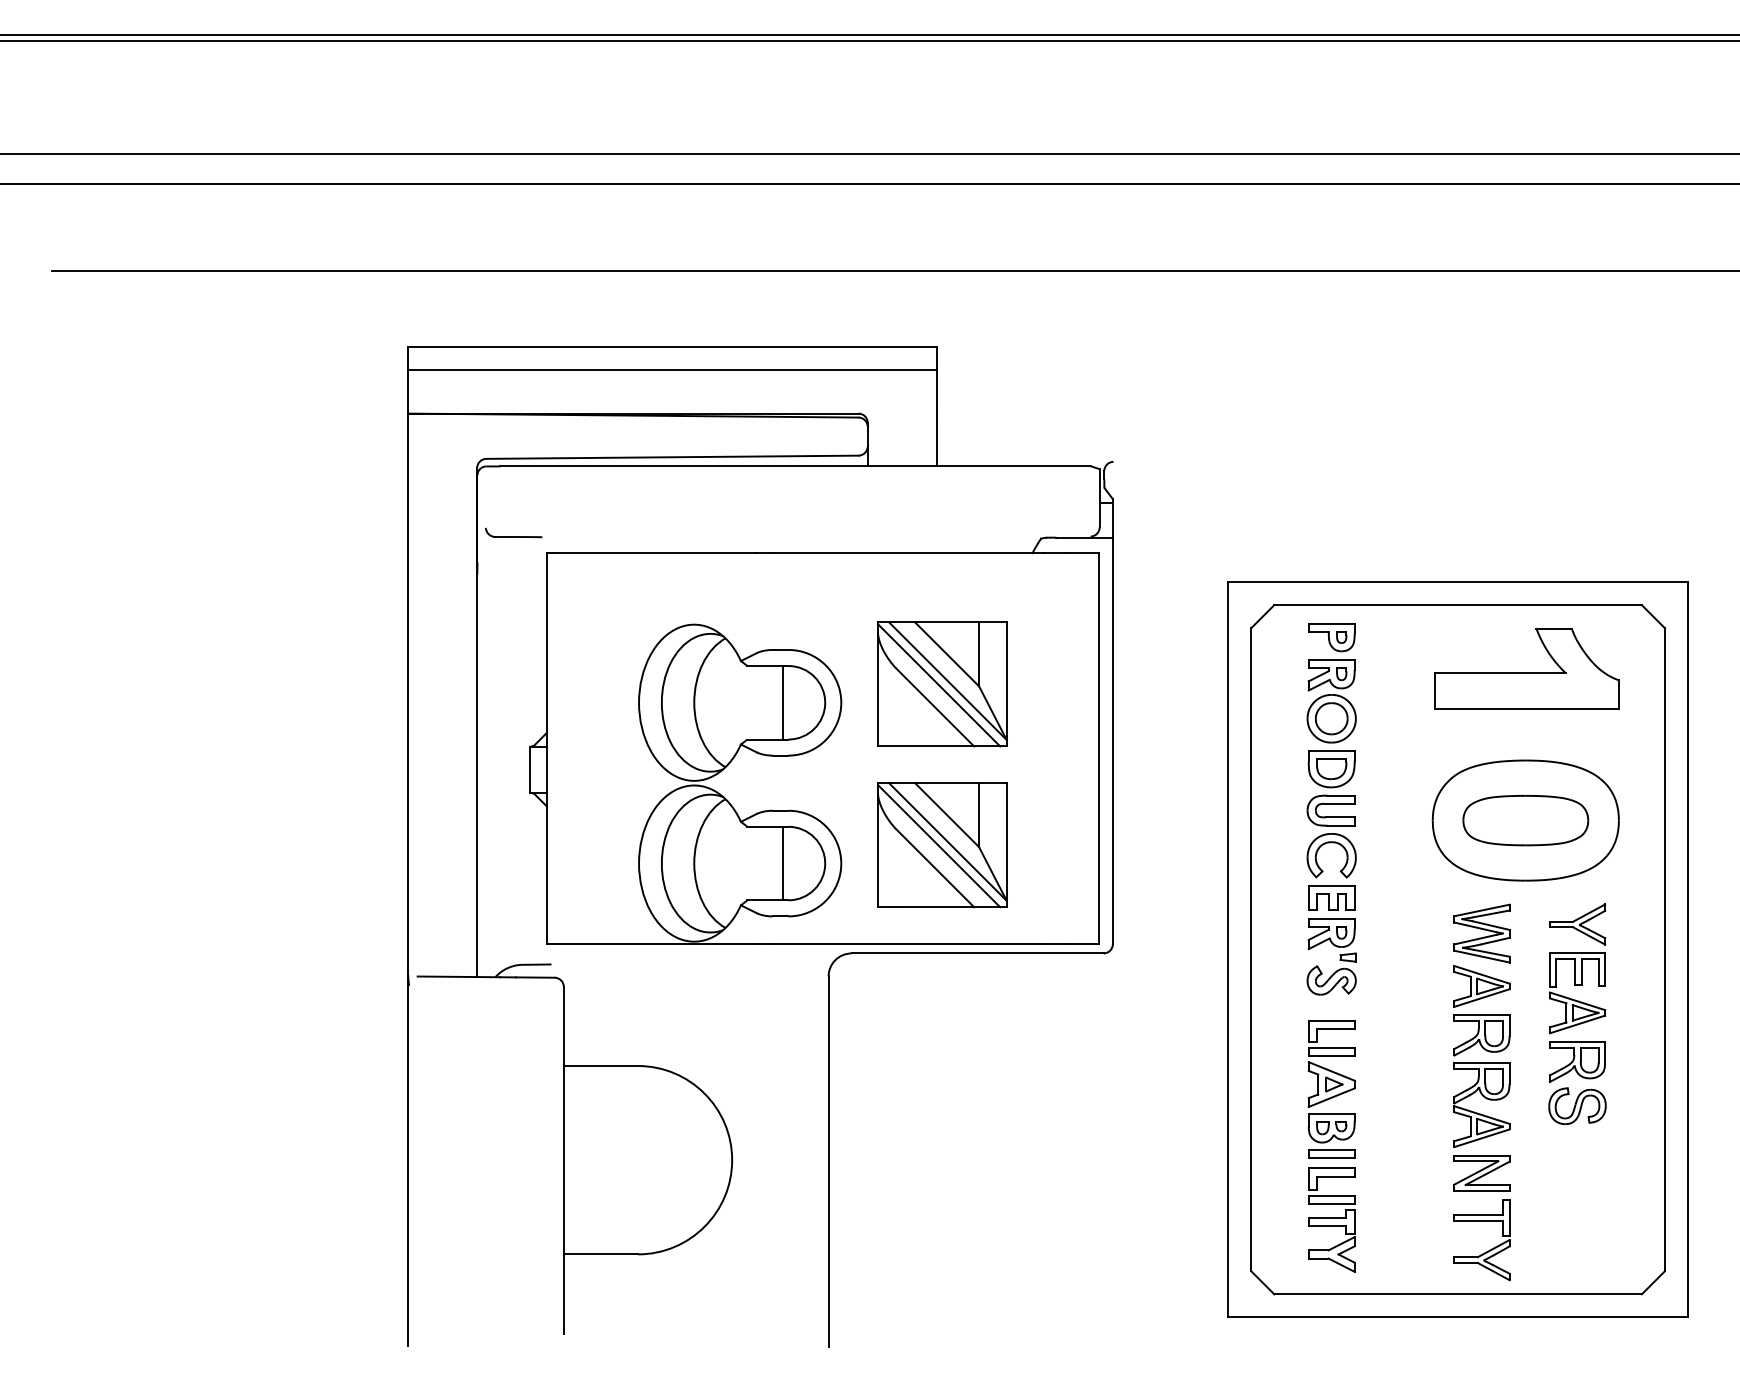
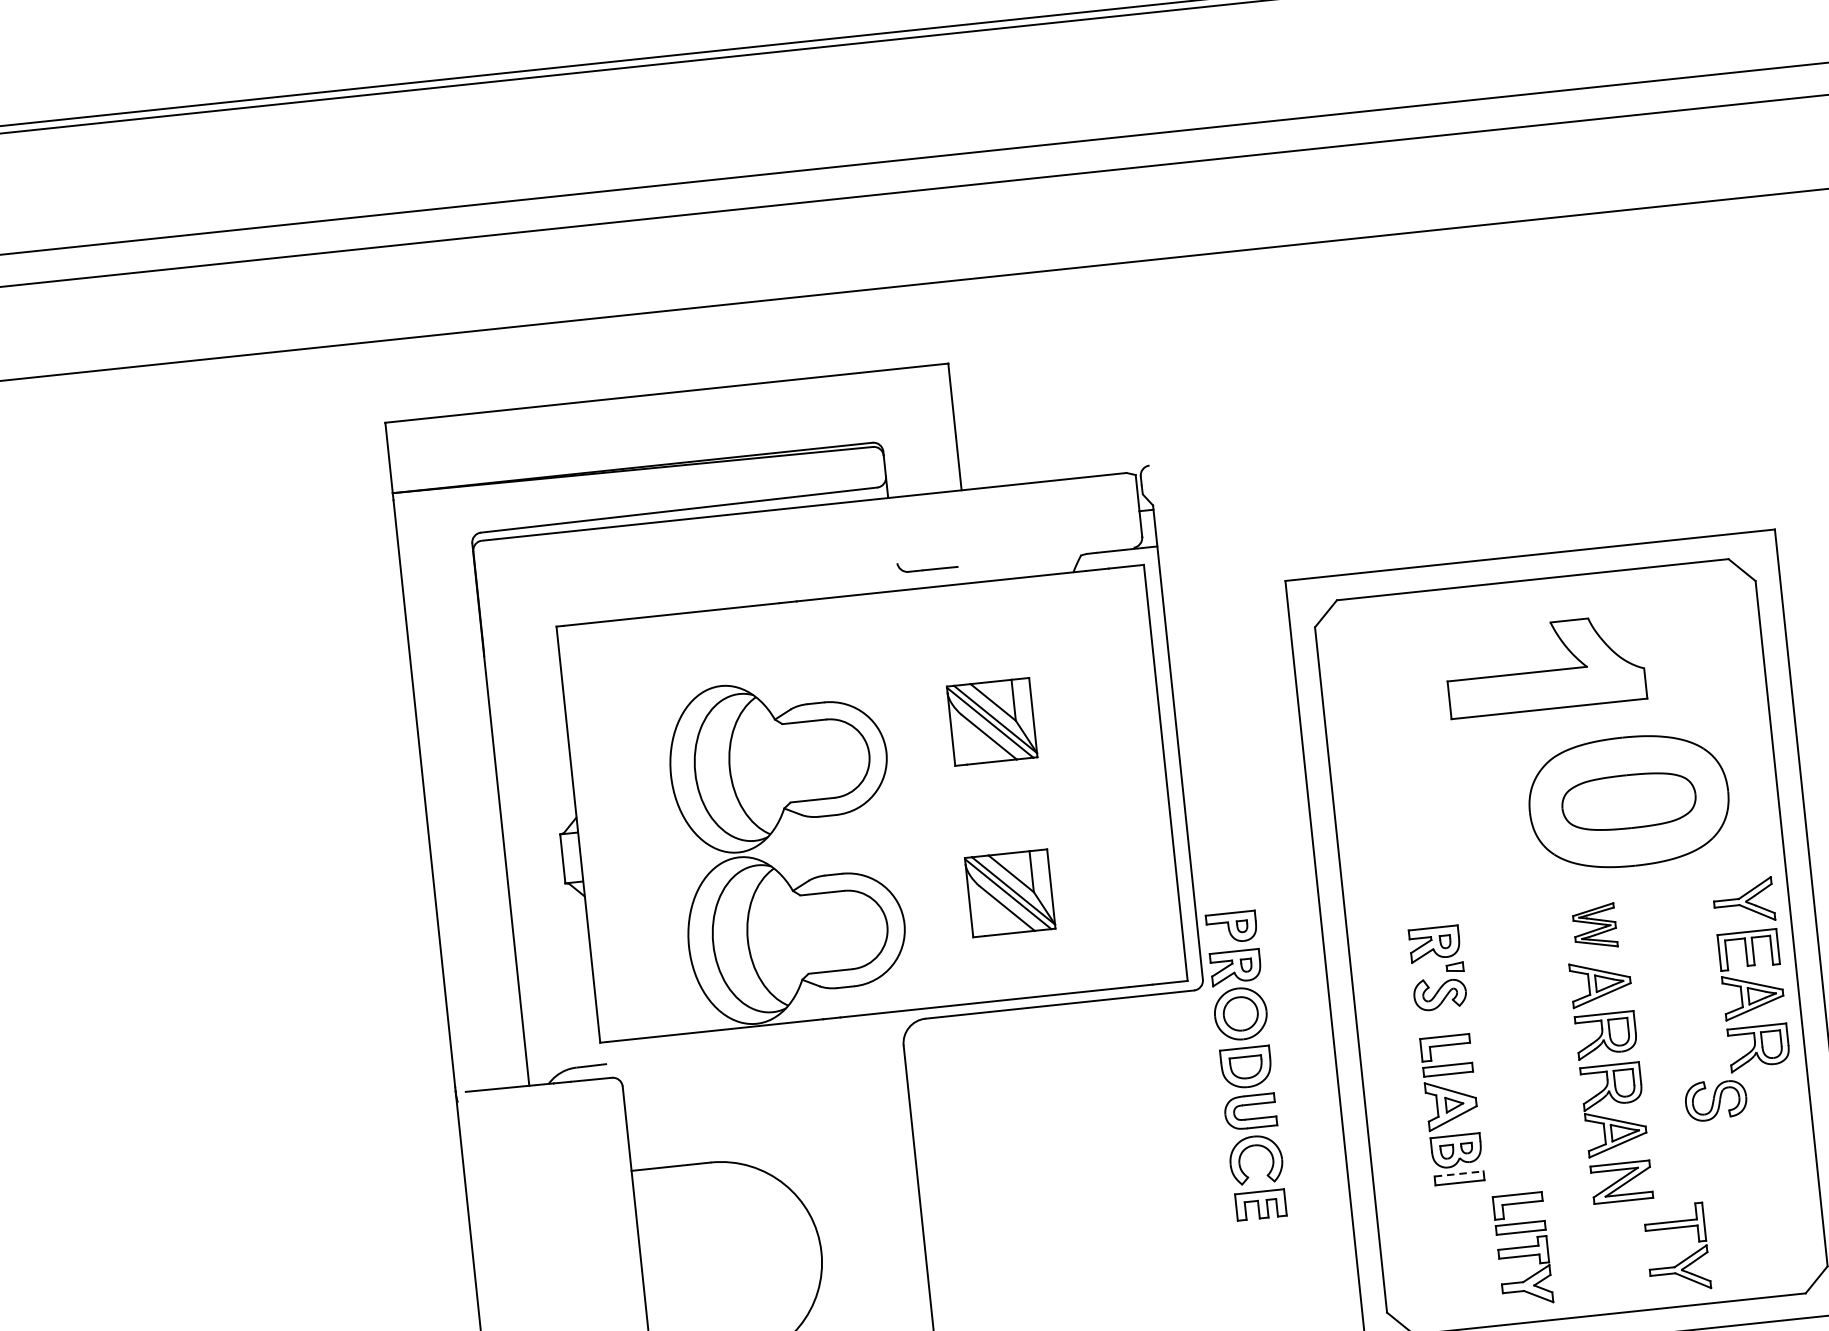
line: (672, 370) -> (669, 417), removed
part: (513, 532) -> (927, 565), moved
part: (1526, 668) -> (1544, 666), moved
part: (942, 684) -> (992, 721), size x0.6
line: (782, 702) -> (823, 759), removed
part: (1331, 766) -> (1245, 1064), moved
part: (942, 845) -> (1010, 893), size x0.6
line: (782, 863) -> (841, 930), removed
part: (1481, 933) -> (1594, 926), size x0.7
part: (1577, 985) -> (1750, 966), moved
line: (1331, 1149) -> (1458, 1173), solid -> dashed
part: (1331, 1219) -> (1522, 1249), moved
part: (1487, 1250) -> (1684, 1258), moved

